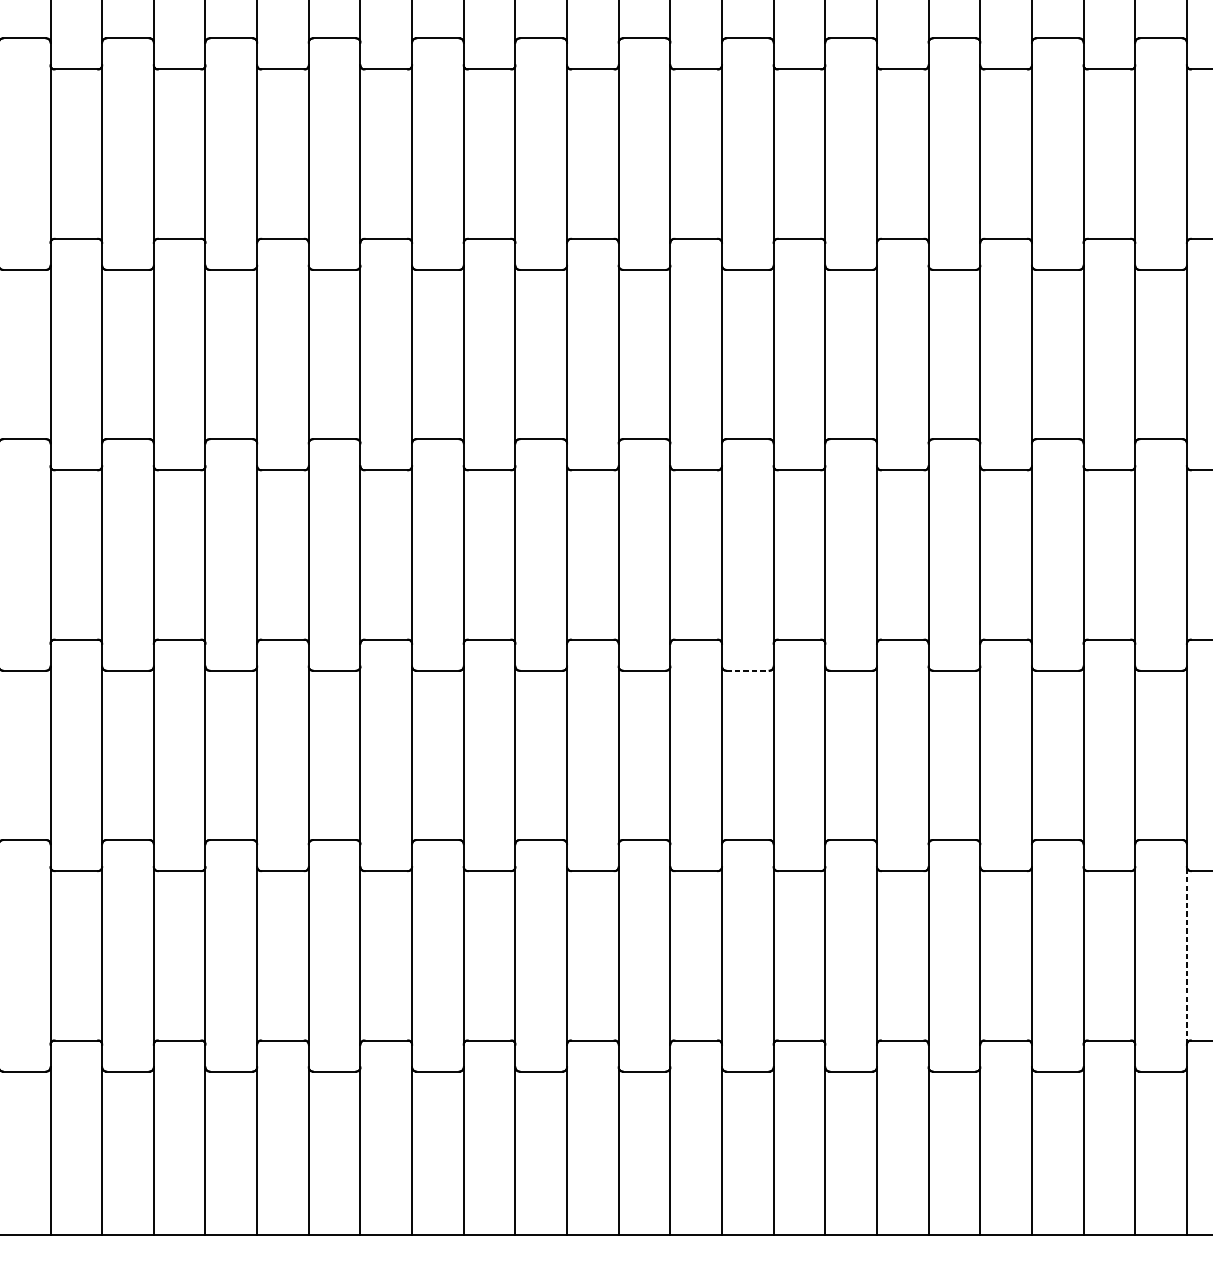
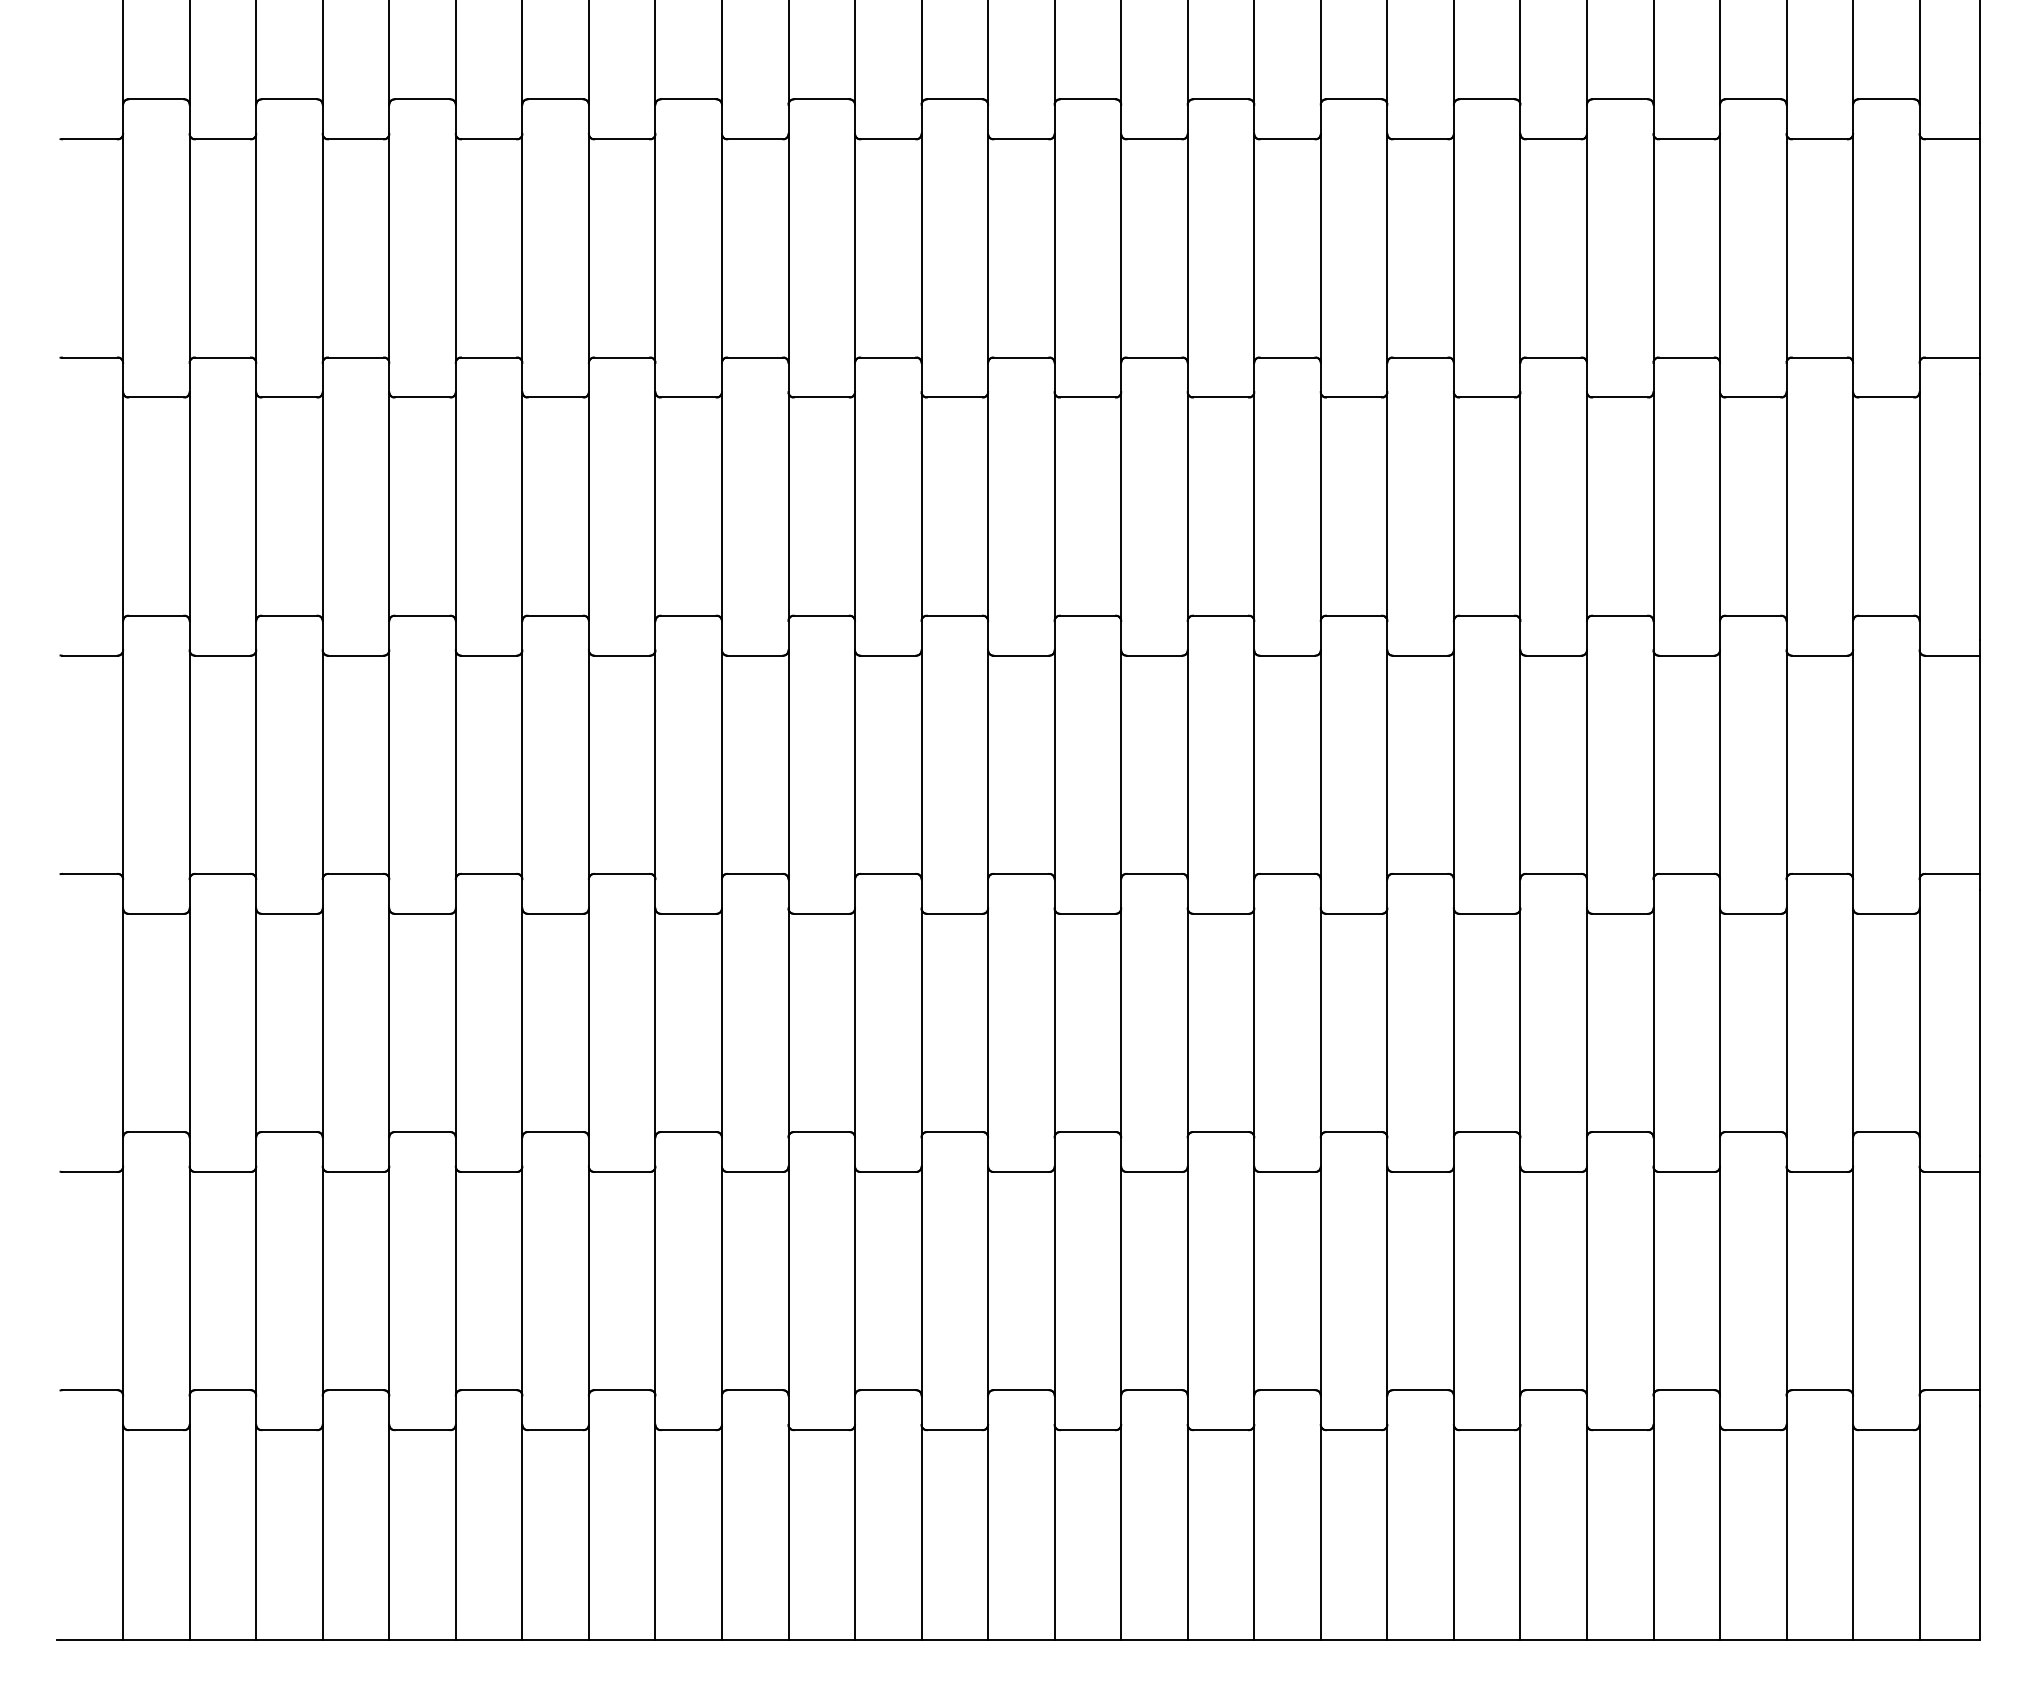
line: (747, 670) -> (1087, 913), dashed -> solid
line: (1186, 955) -> (1653, 1280), dashed -> solid

